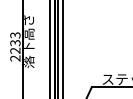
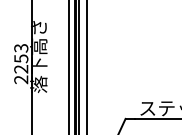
text: (14, 42) -> (20, 57), 2233 -> 2253

